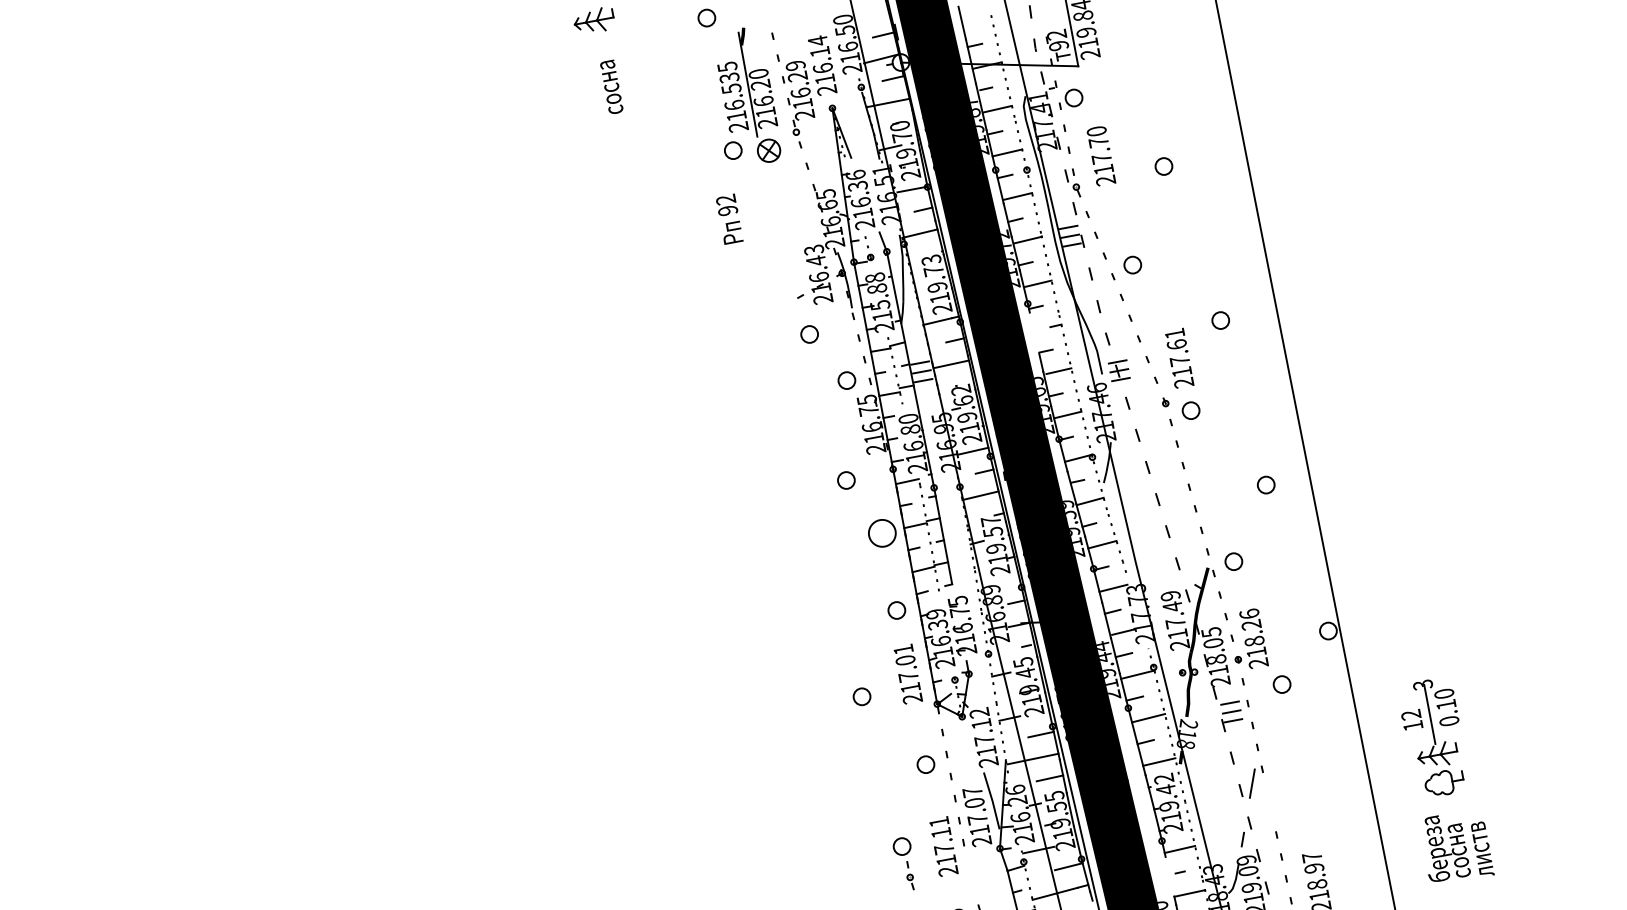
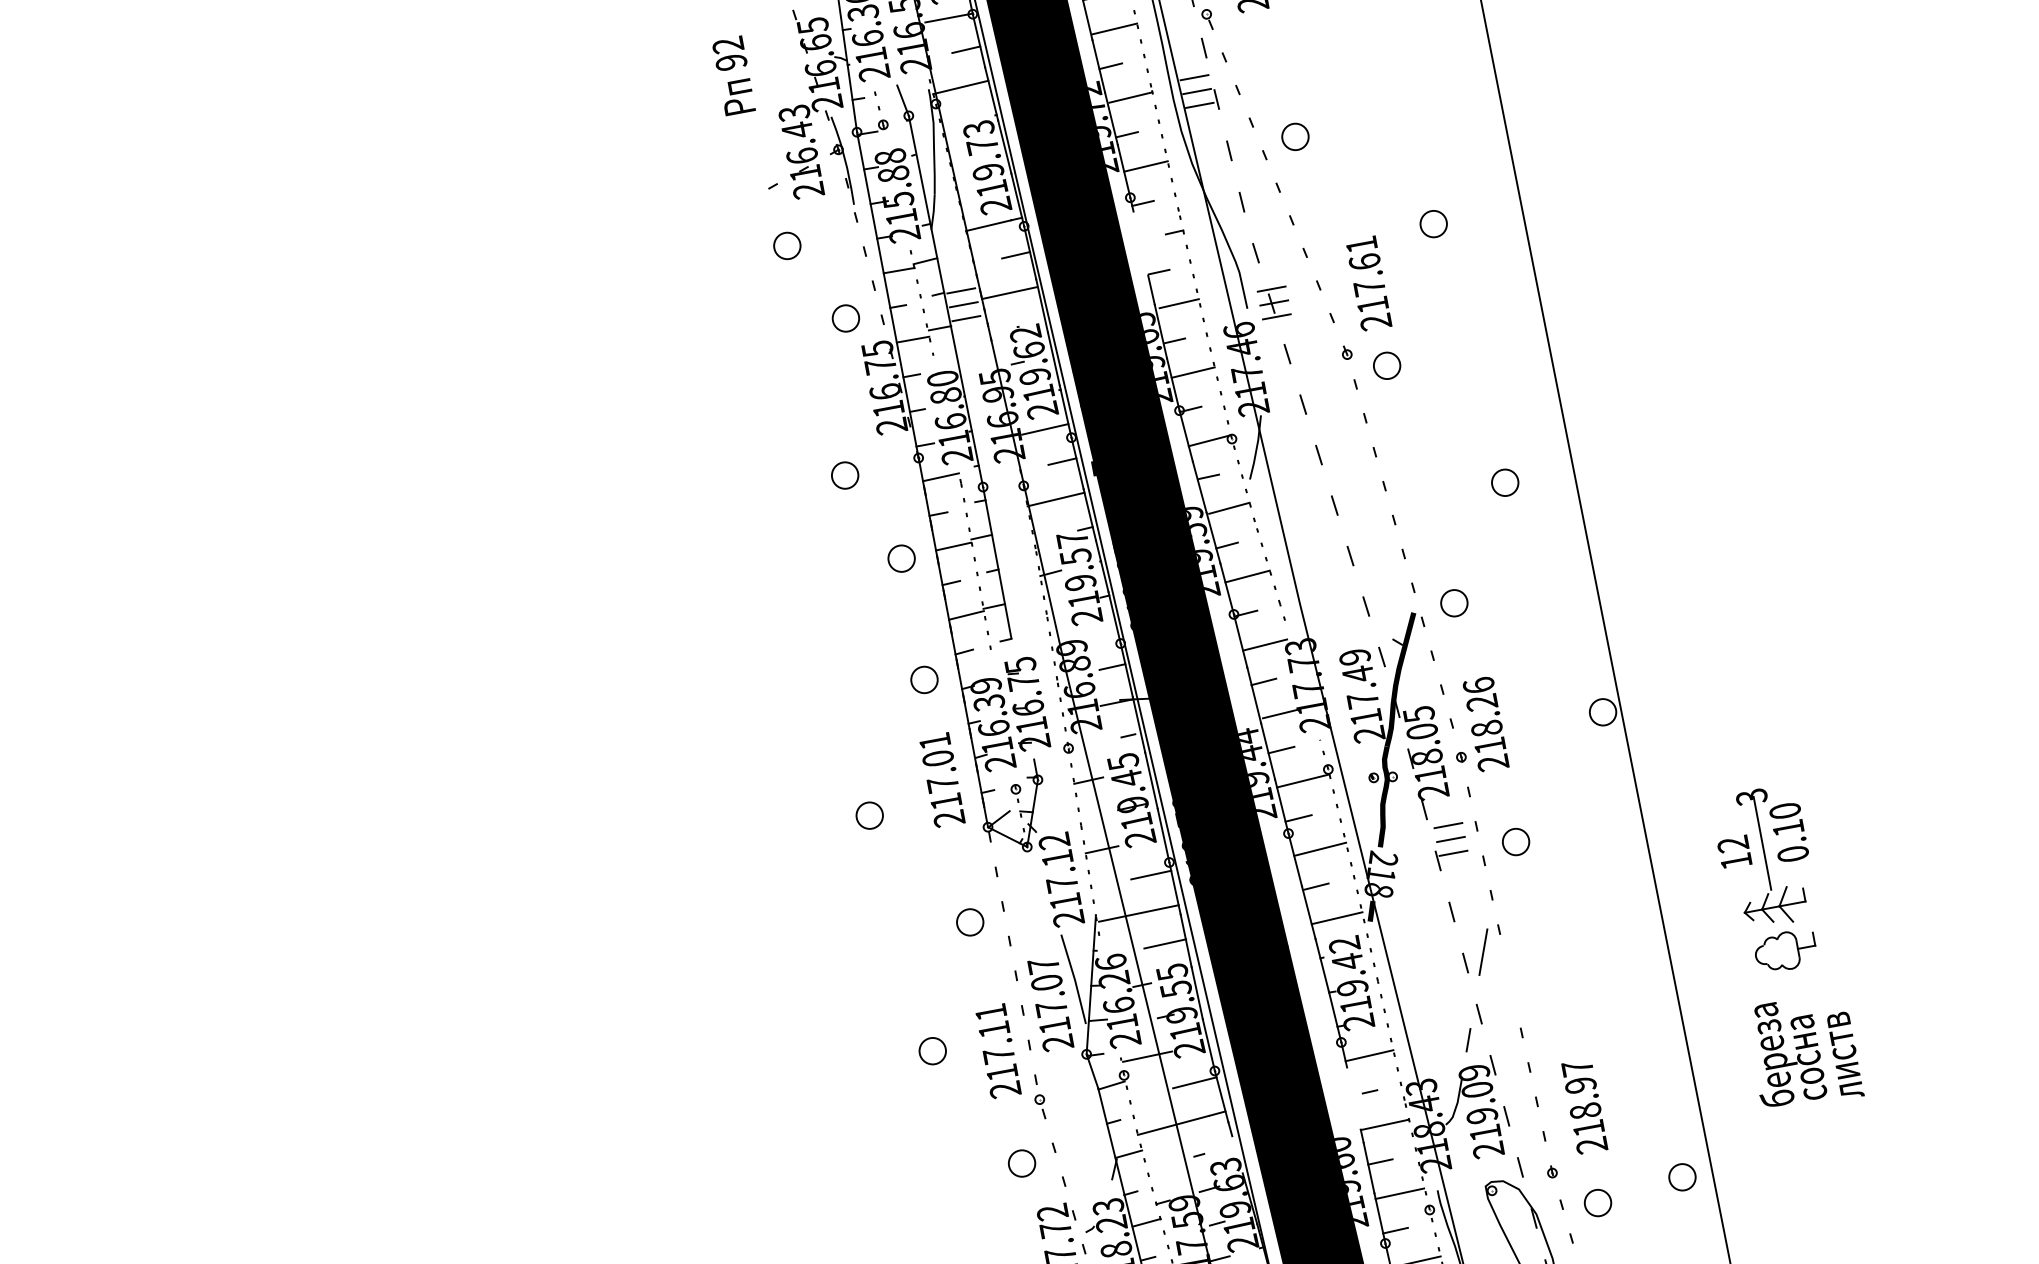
text: (729, 218) -> (733, 74), moved
circle: (881, 532) -> (900, 557), size x0.62
circle: (1281, 684) -> (1515, 841), moved
part: (910, 875) -> (1040, 1096), moved

